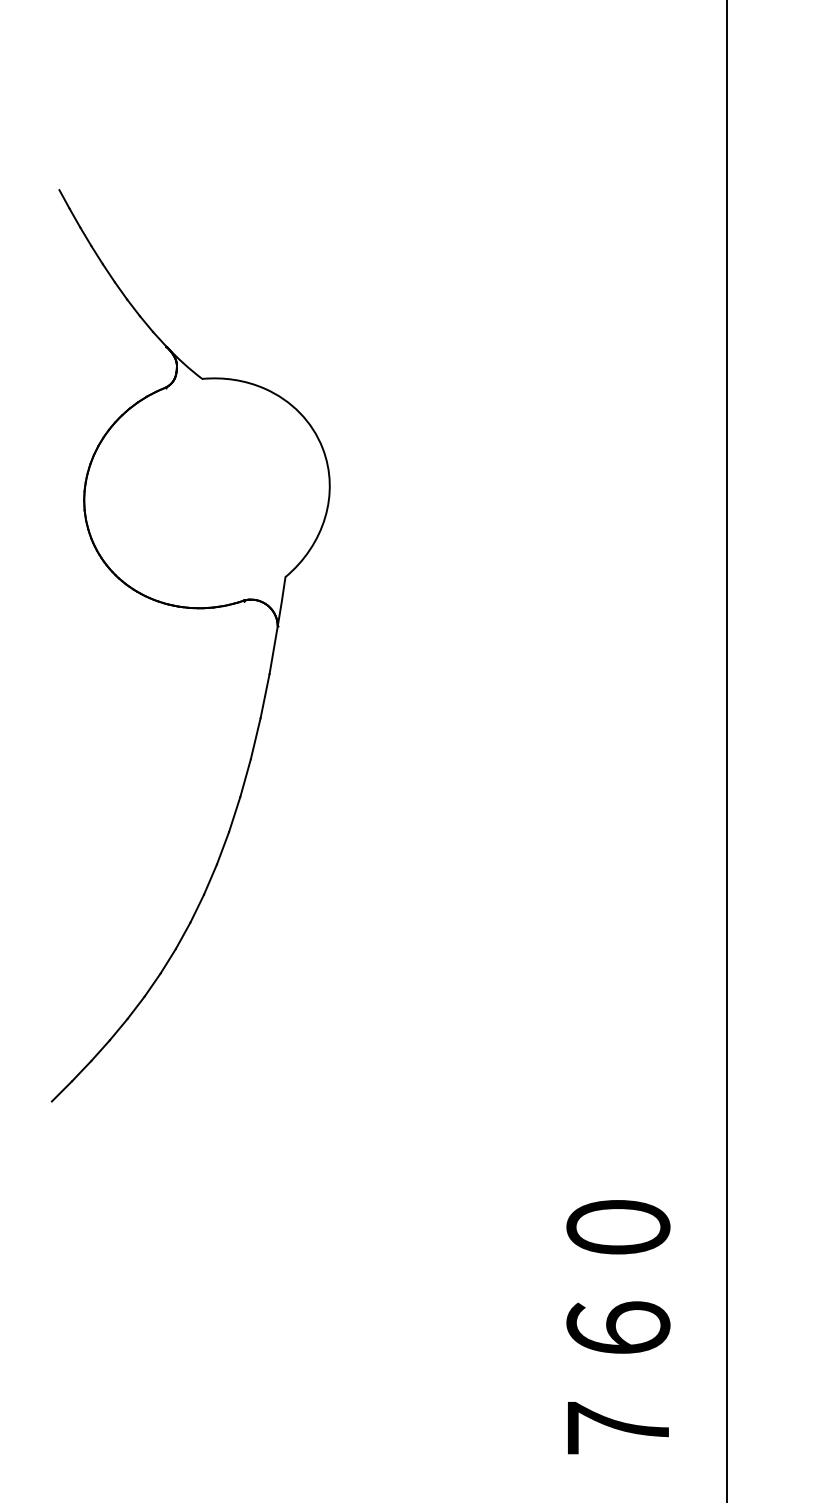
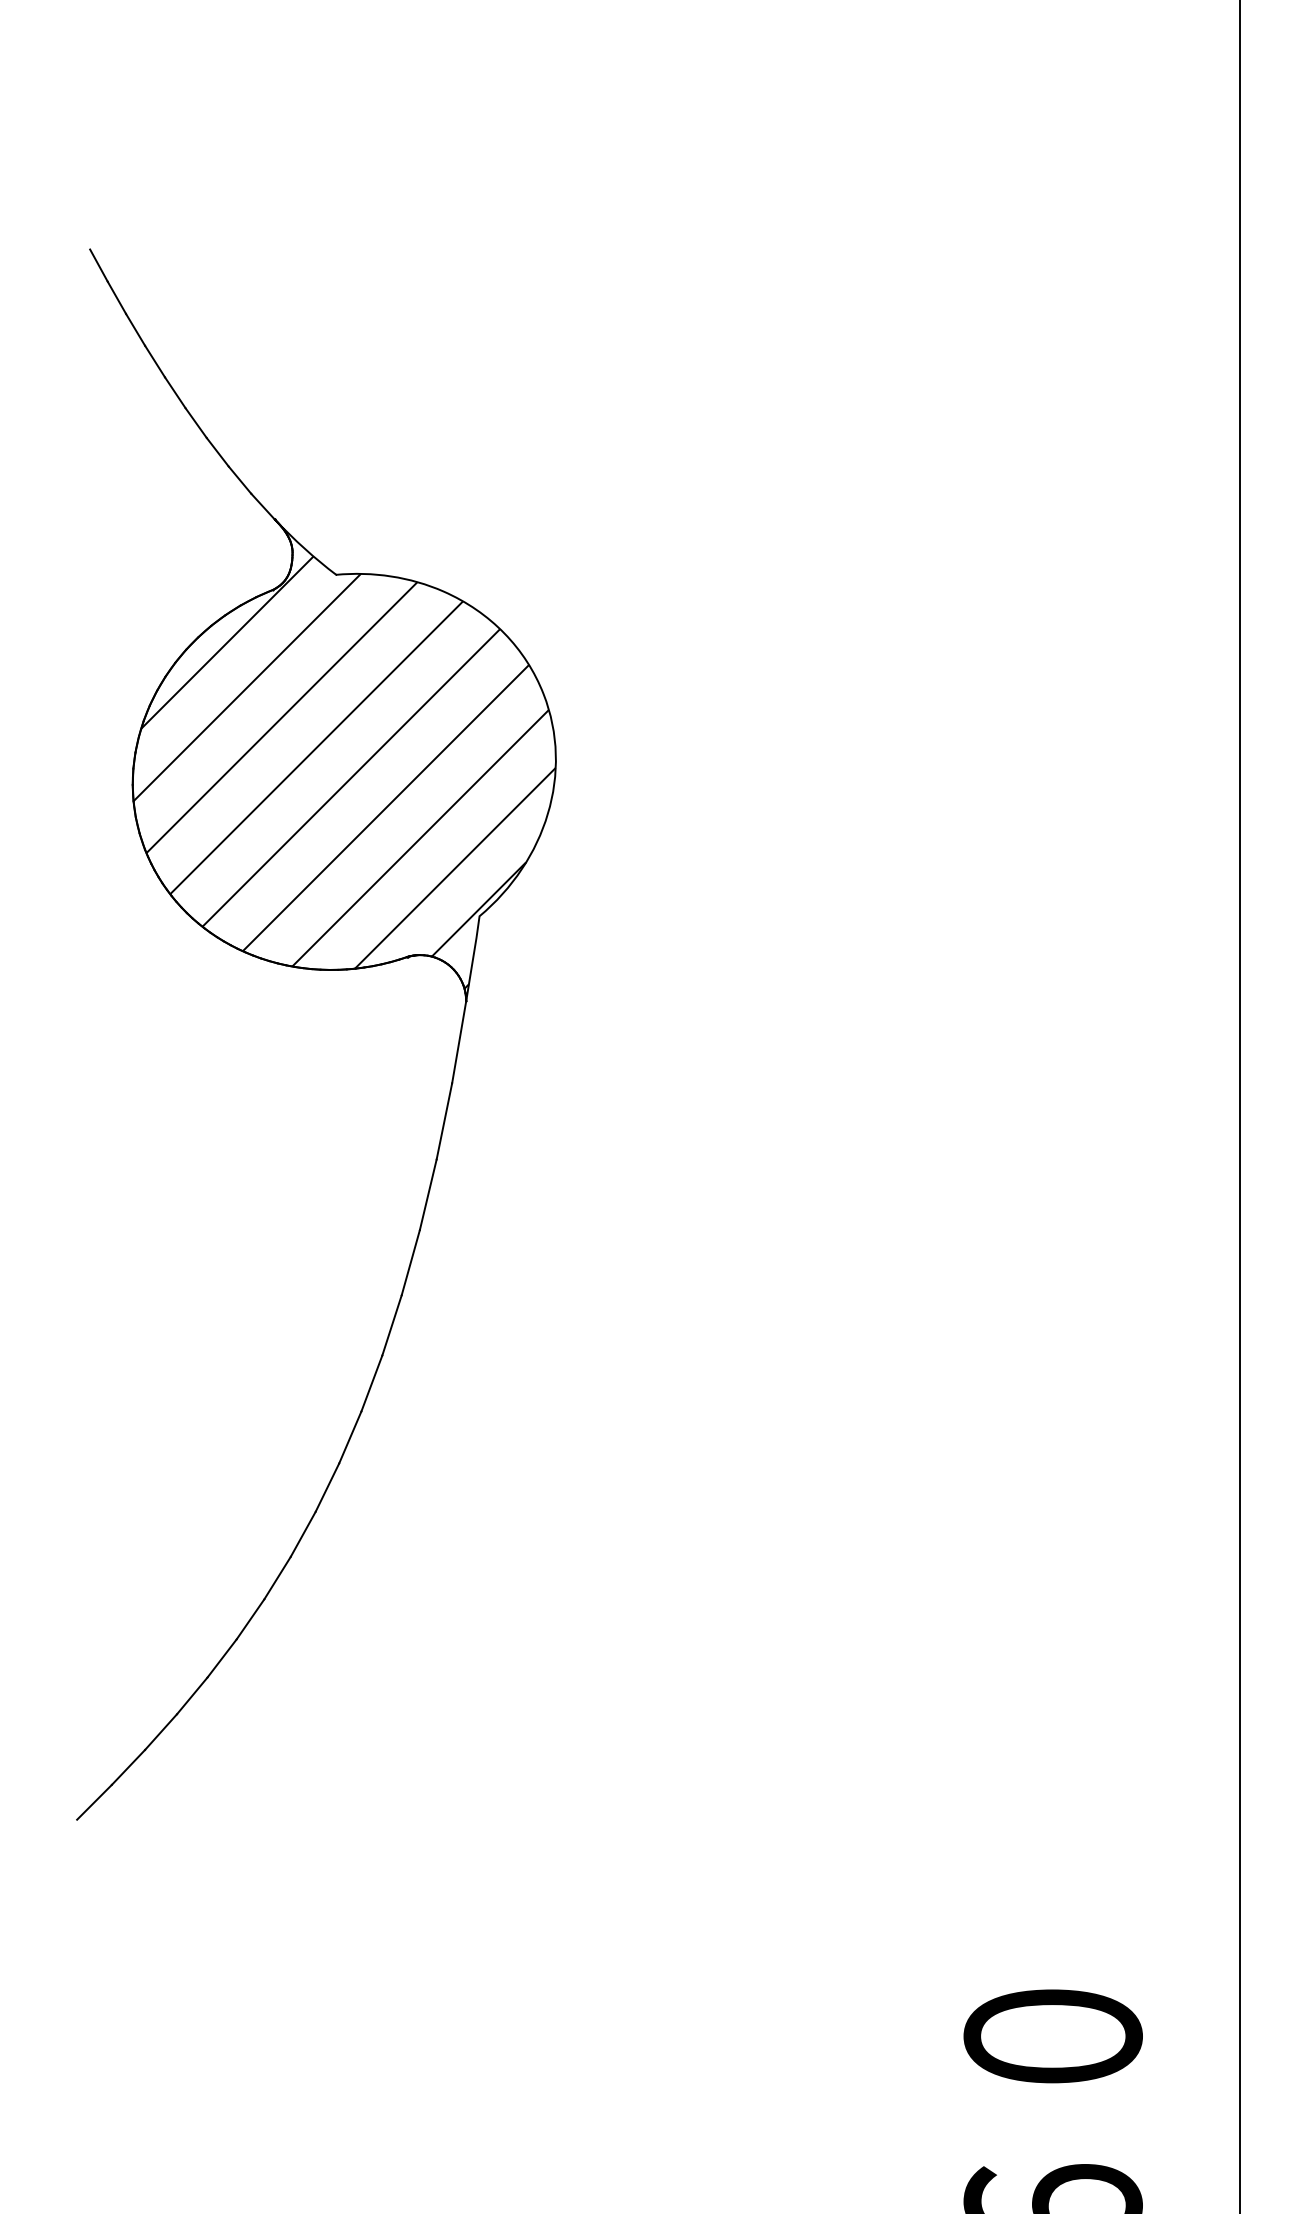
hatch: (206, 484) -> (343, 756), added

